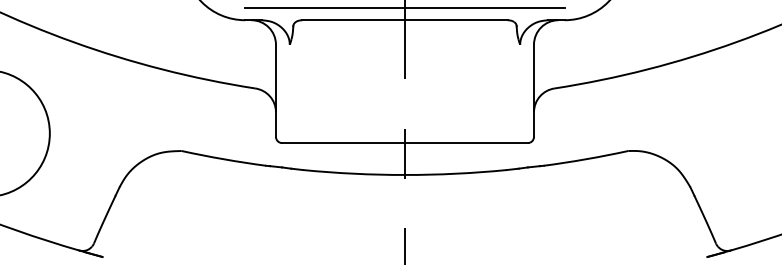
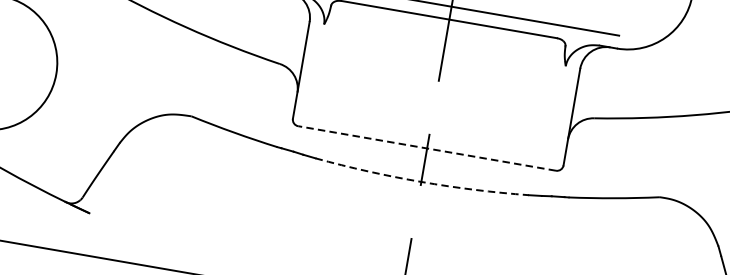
line: (404, 143) -> (426, 148), solid -> dashed
arc: (404, 174) -> (420, 181), solid -> dashed

